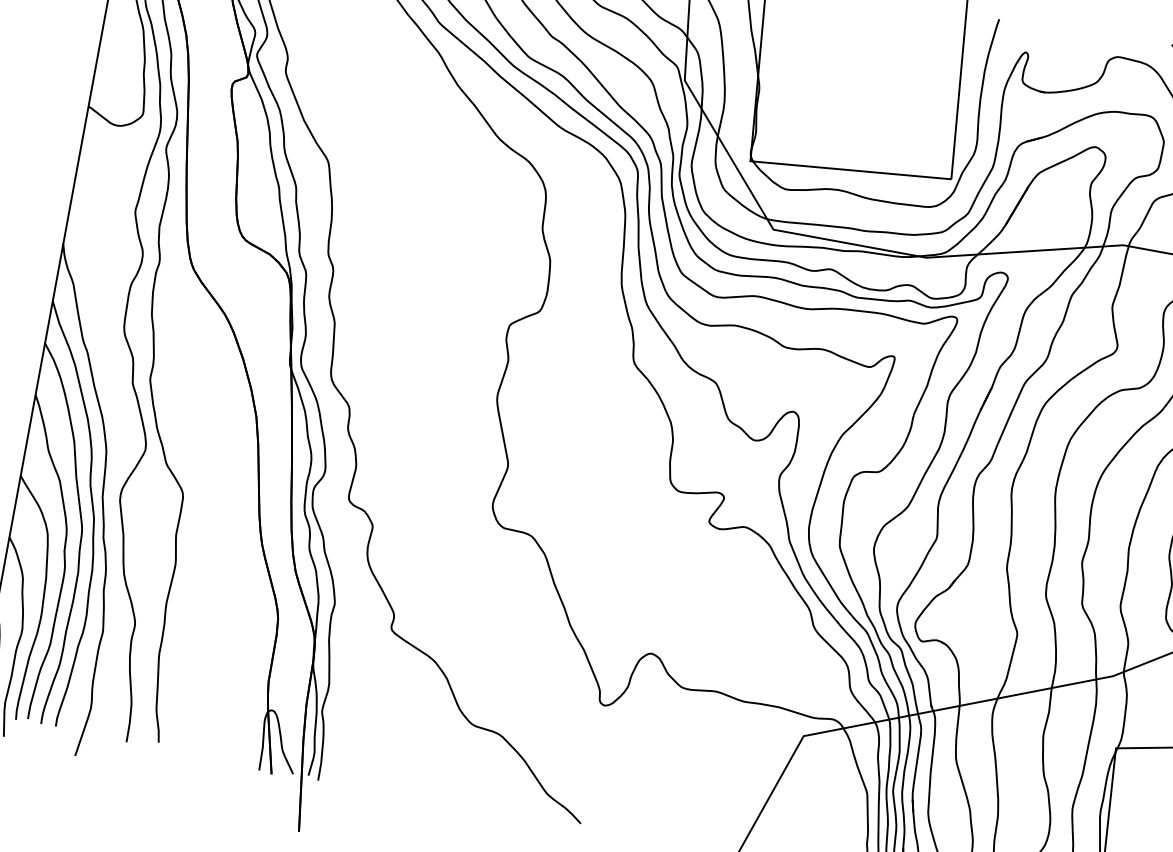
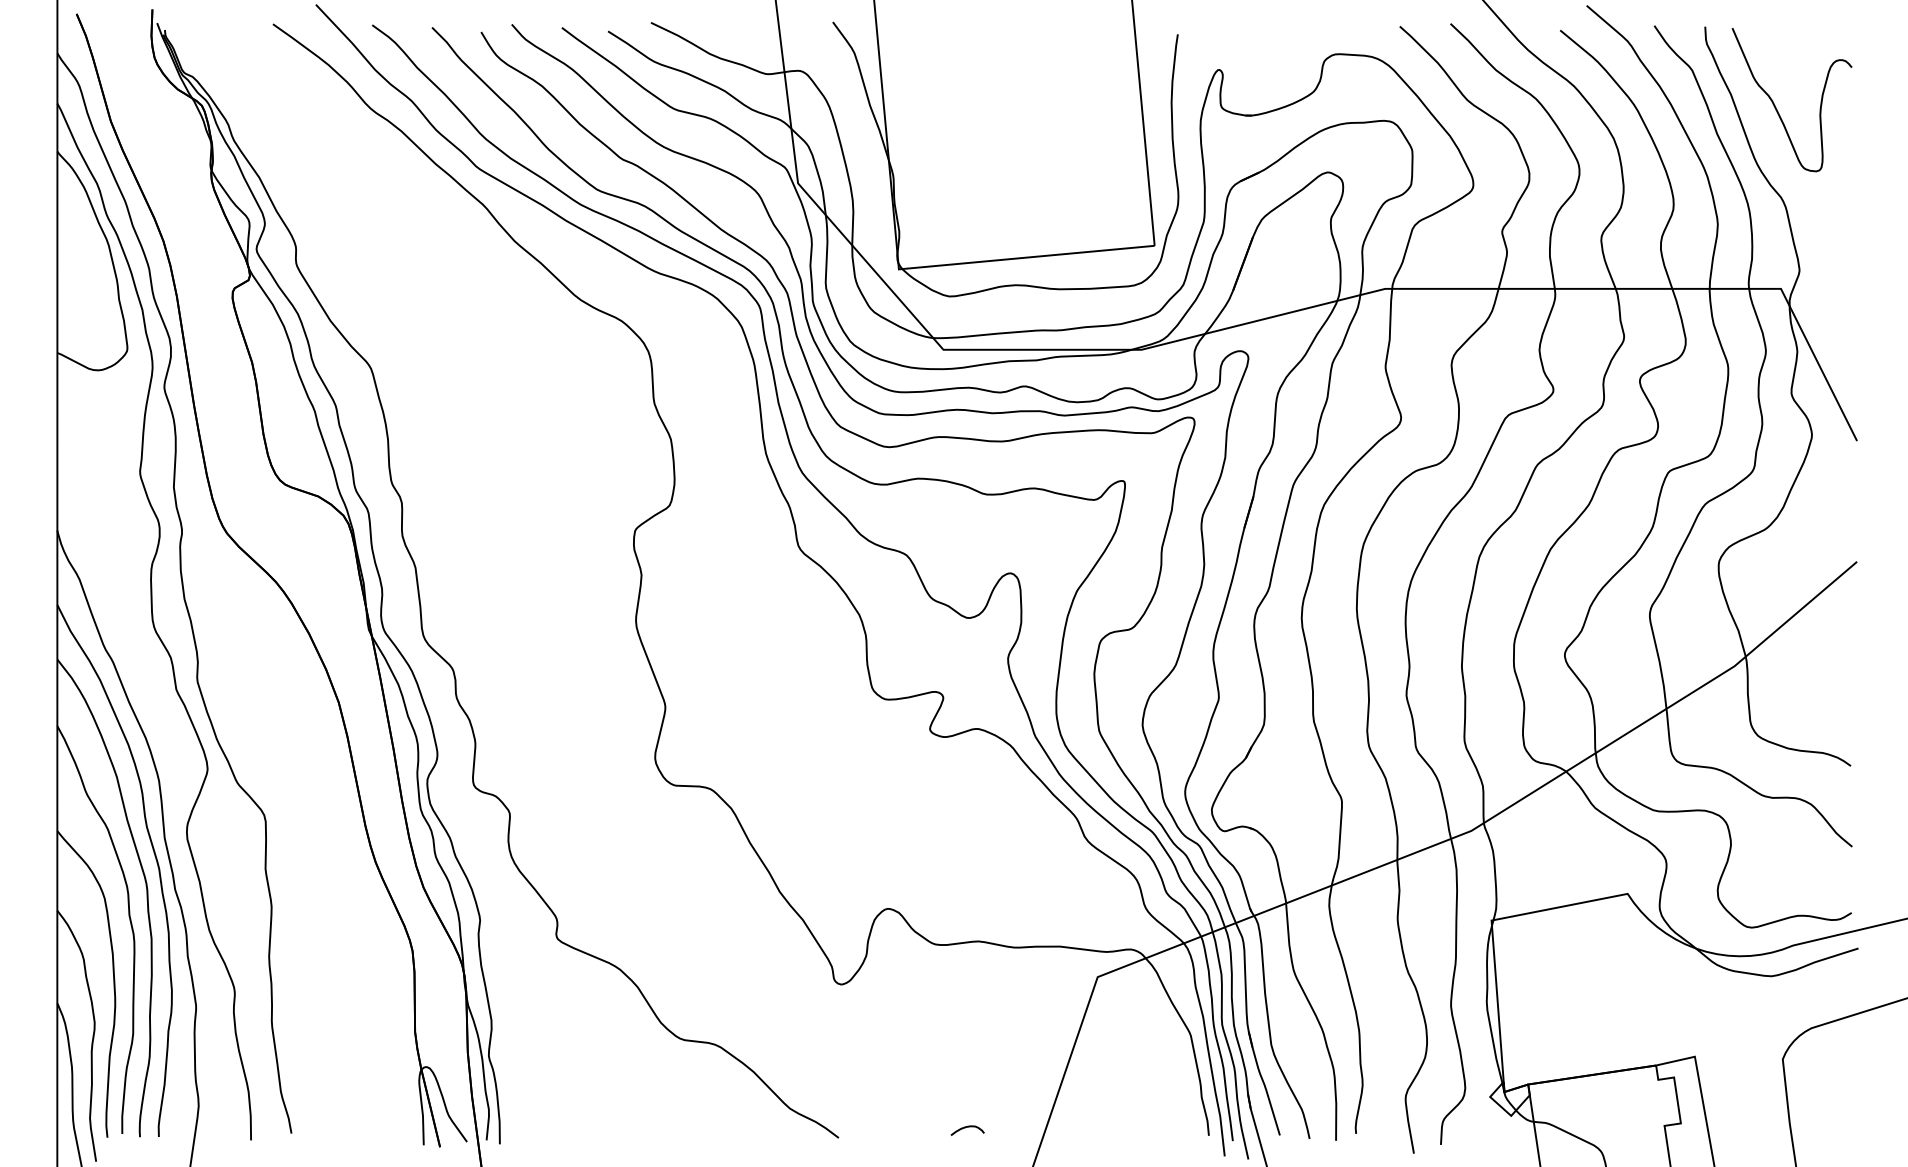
curve: (680, 834) -> (965, 1128), added

